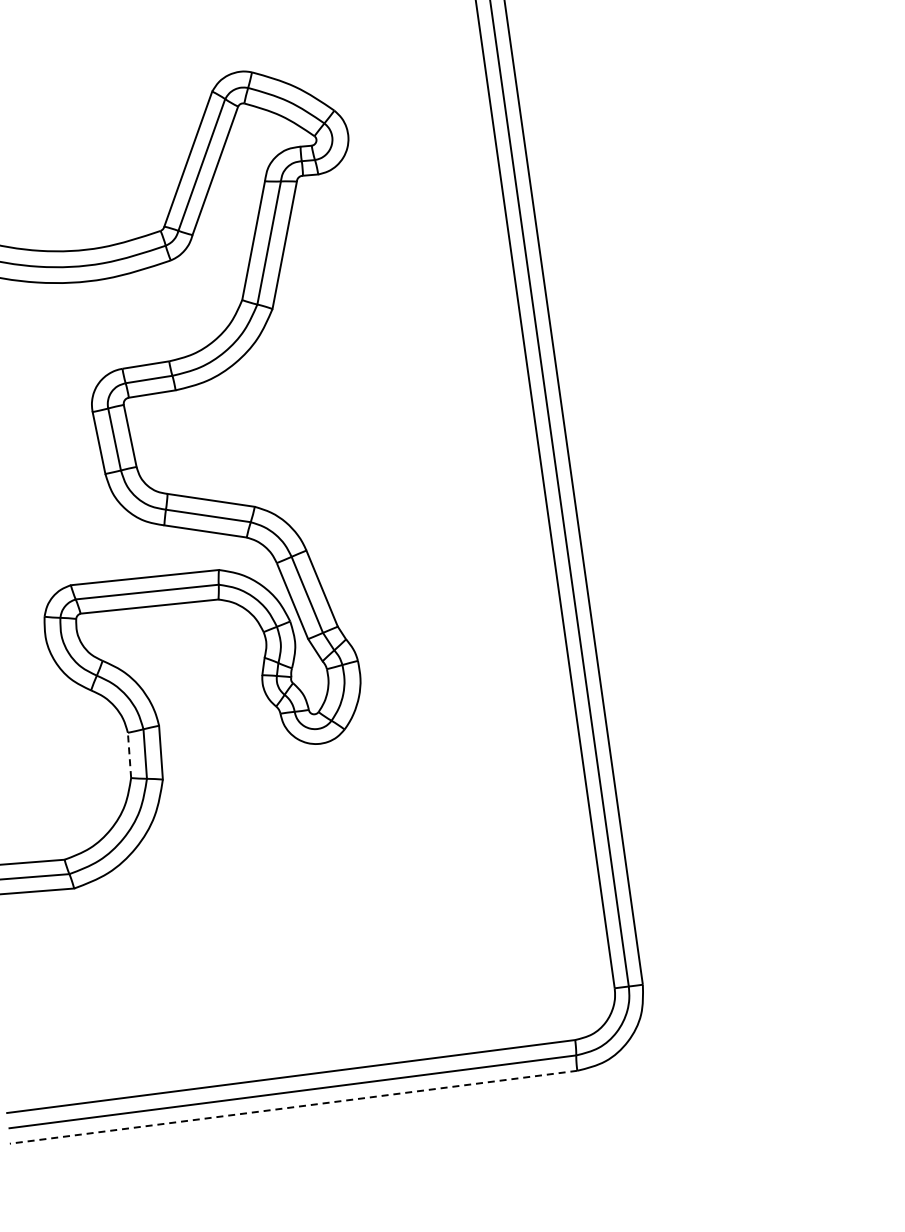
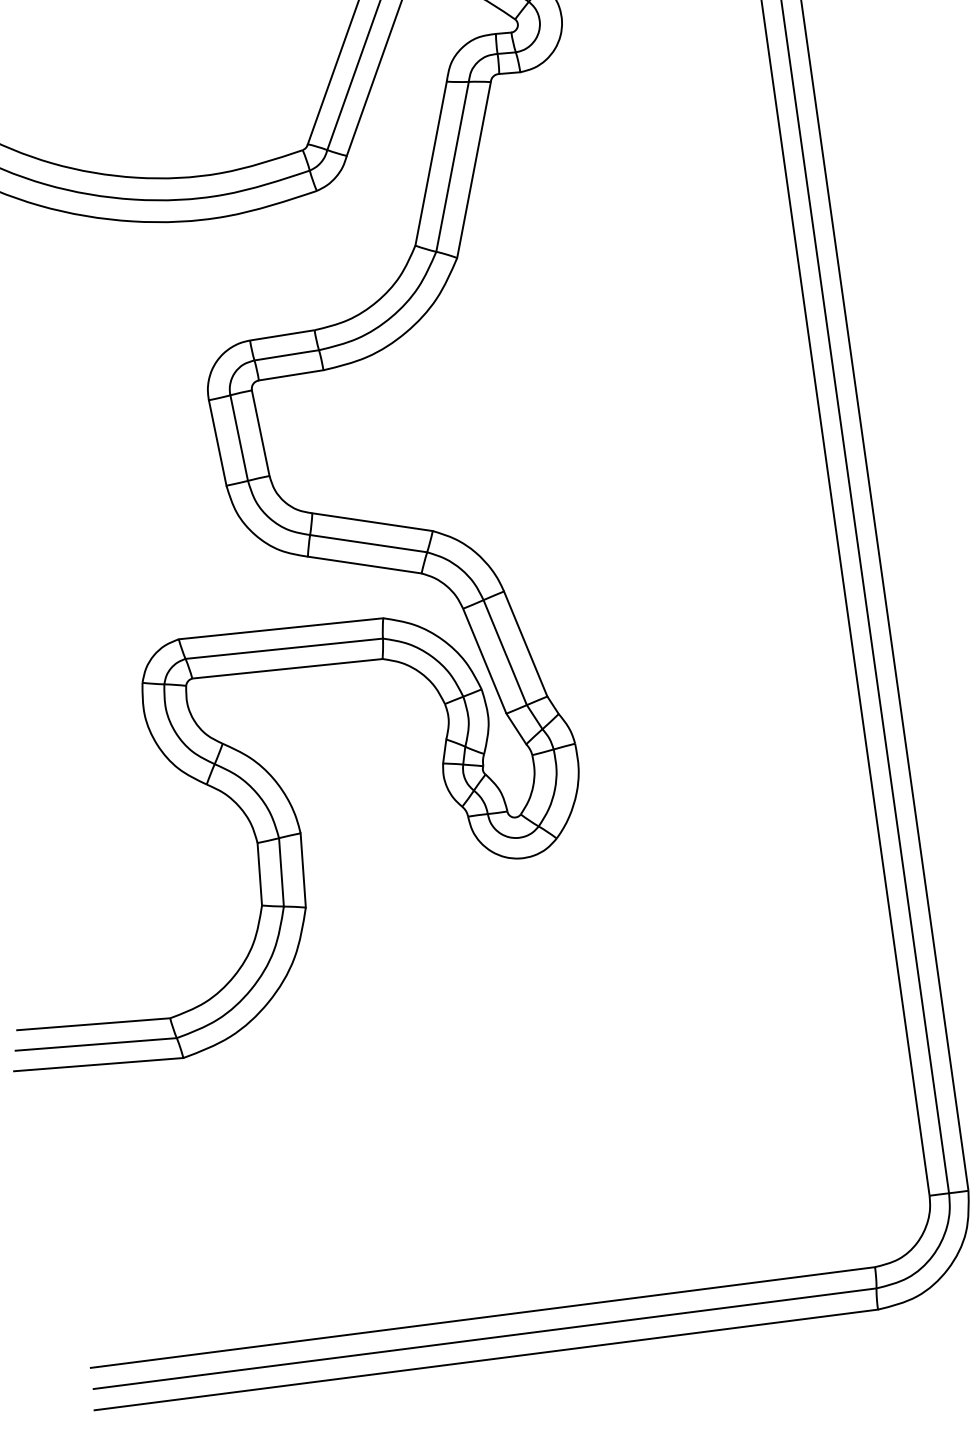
line: (129, 755) -> (259, 874), dashed -> solid
line: (293, 1107) -> (486, 1360), dashed -> solid

